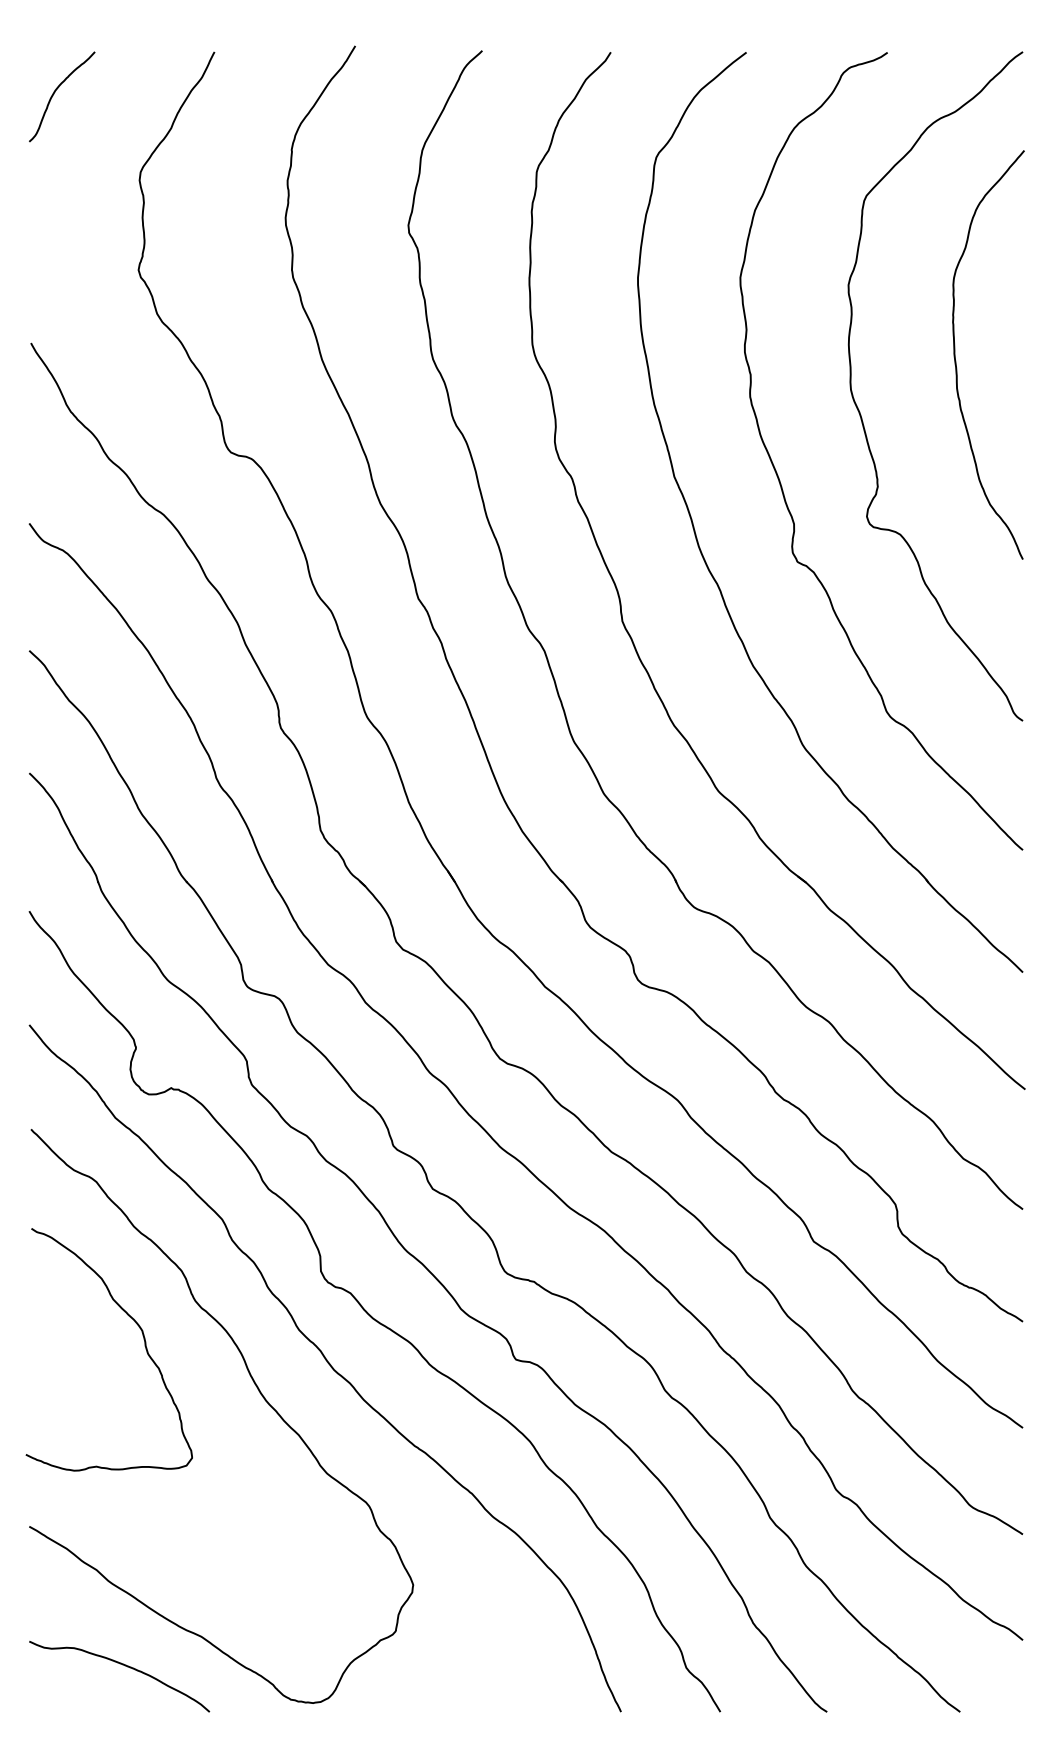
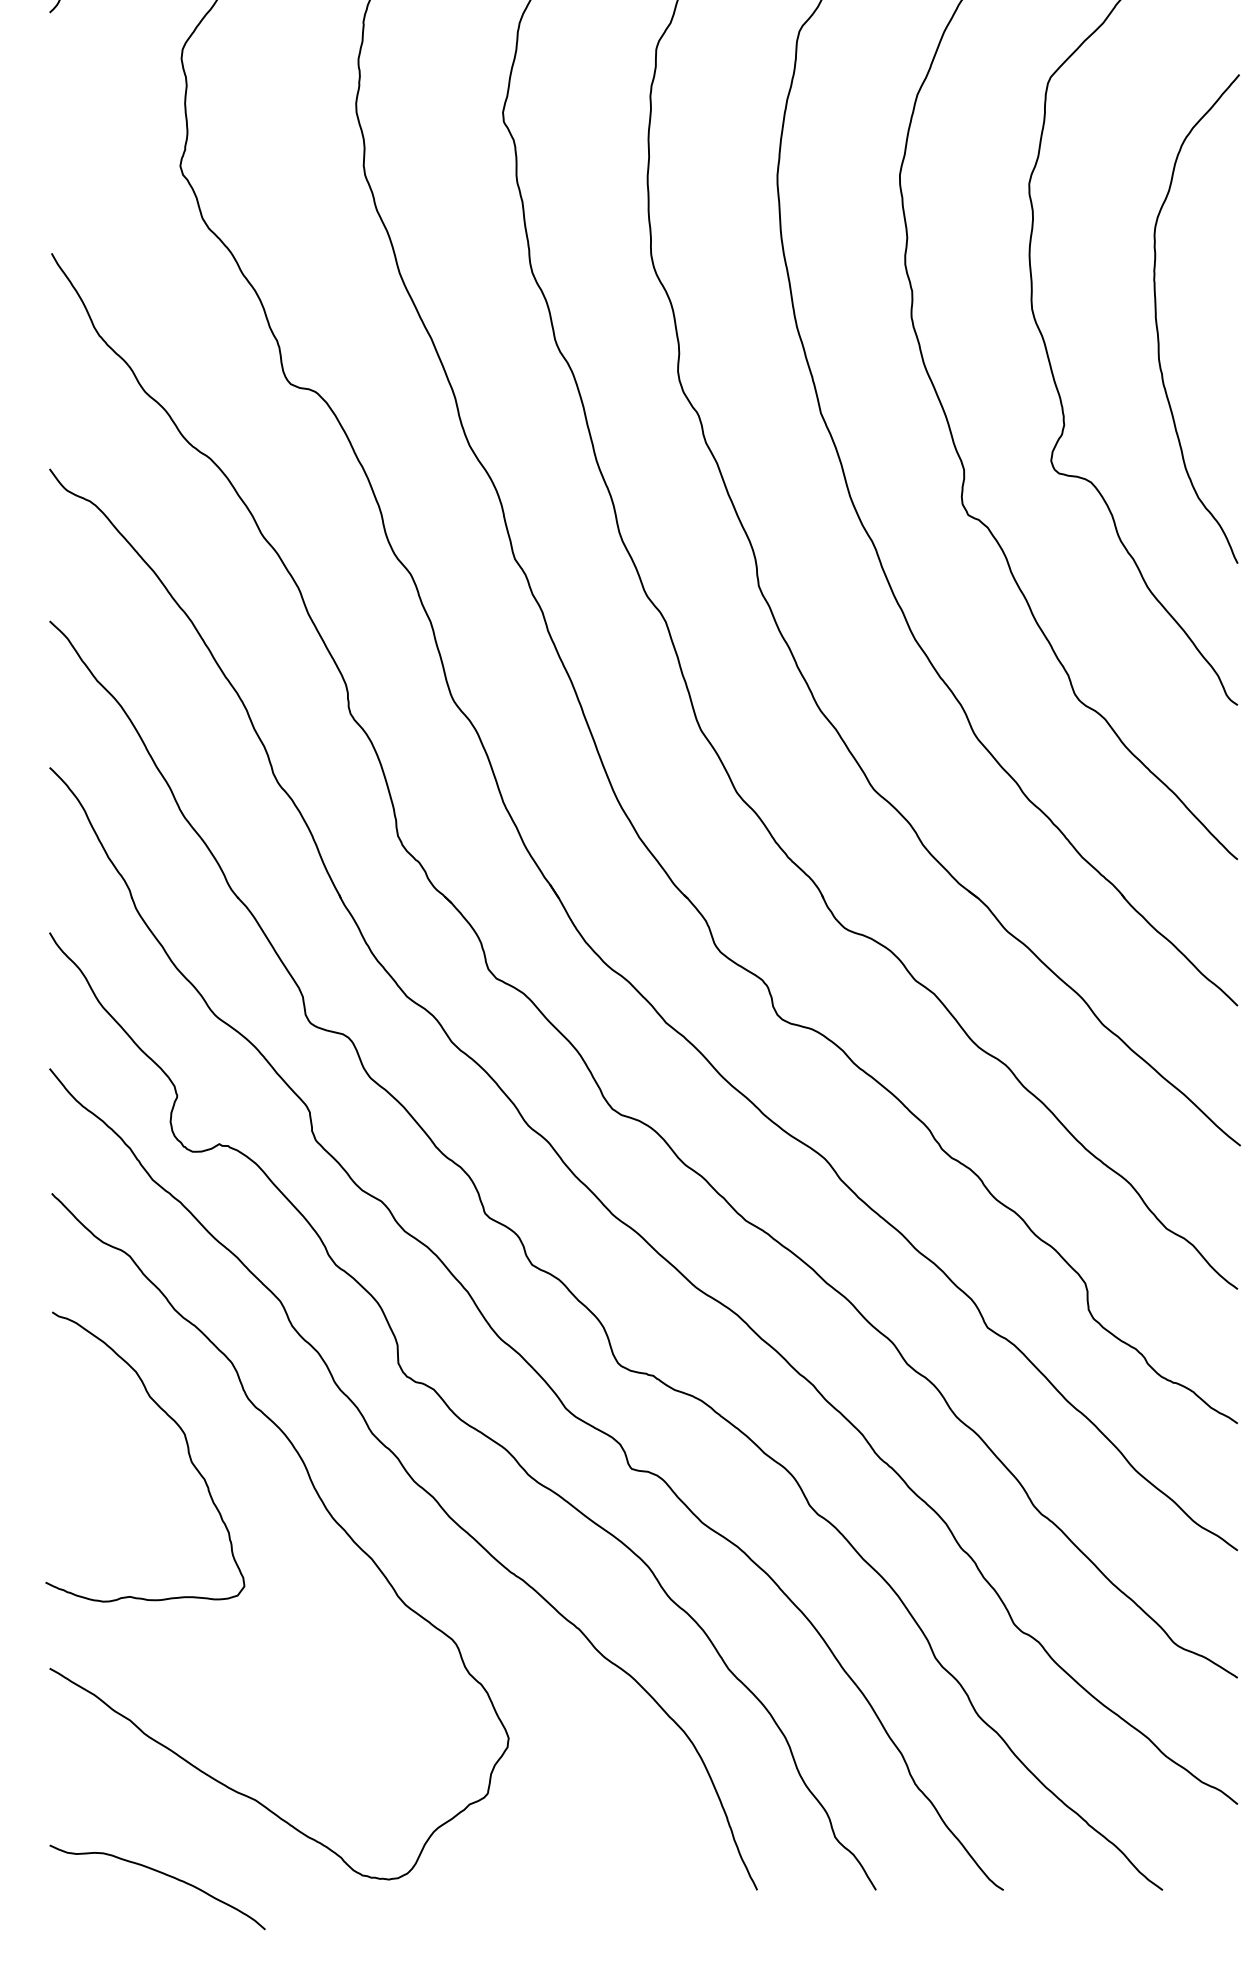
curve: (956, 360) -> (1158, 325), moved
curve: (122, 1665) -> (161, 1874), moved

